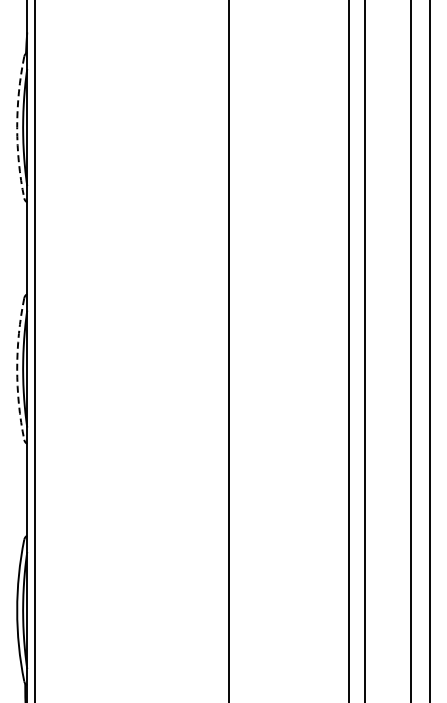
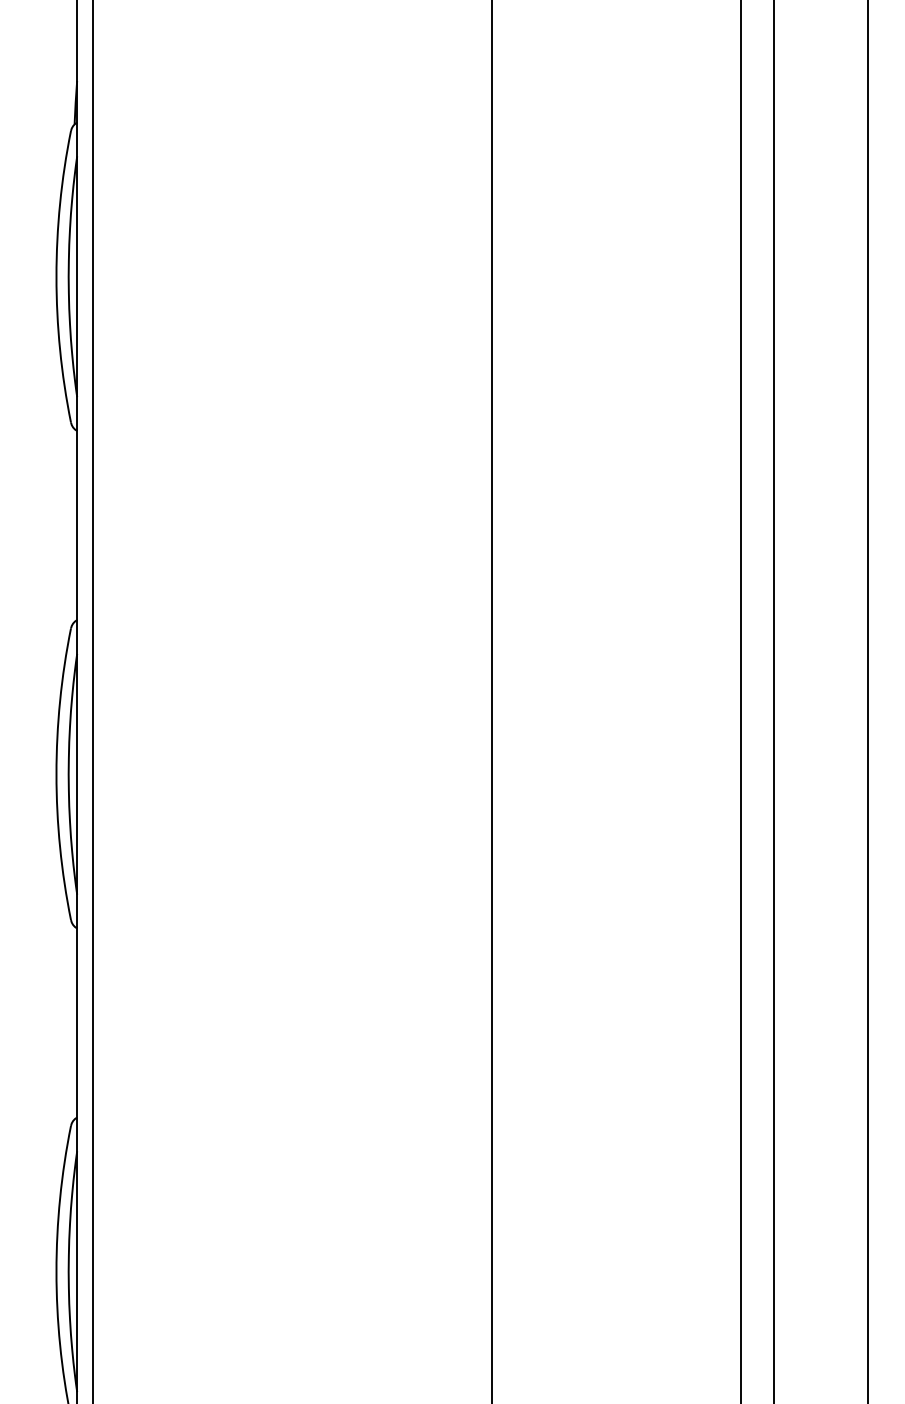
arc: (17, 127) -> (57, 276), dashed -> solid
arc: (17, 369) -> (57, 775), dashed -> solid

